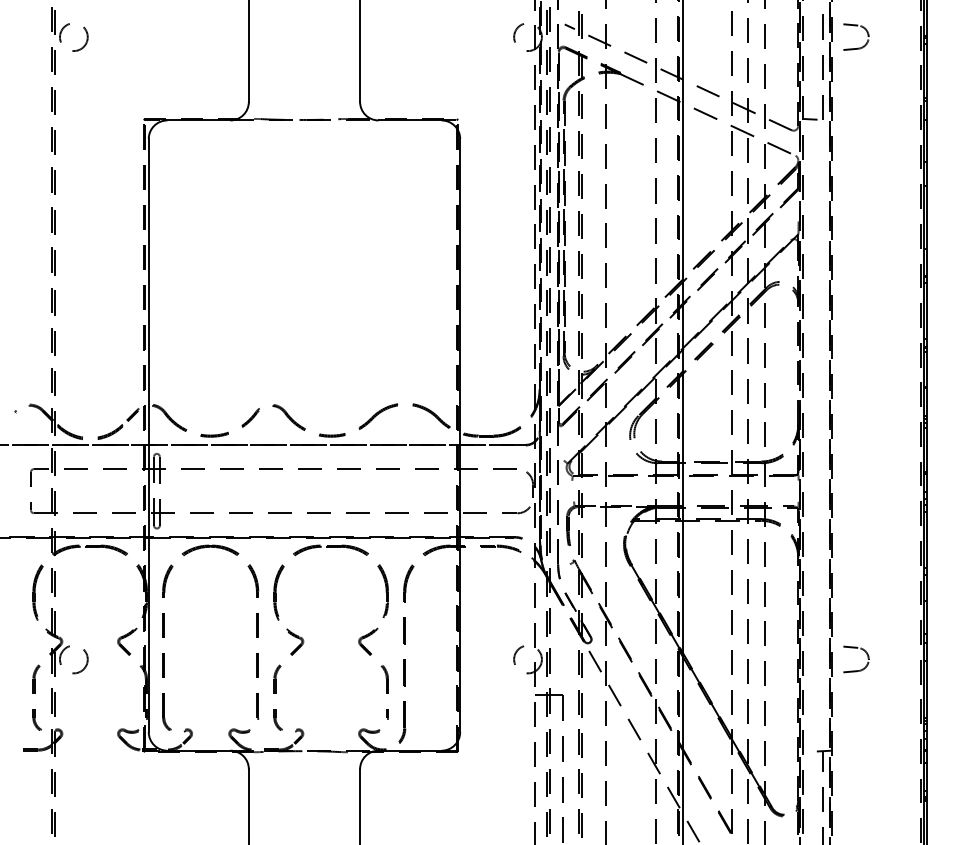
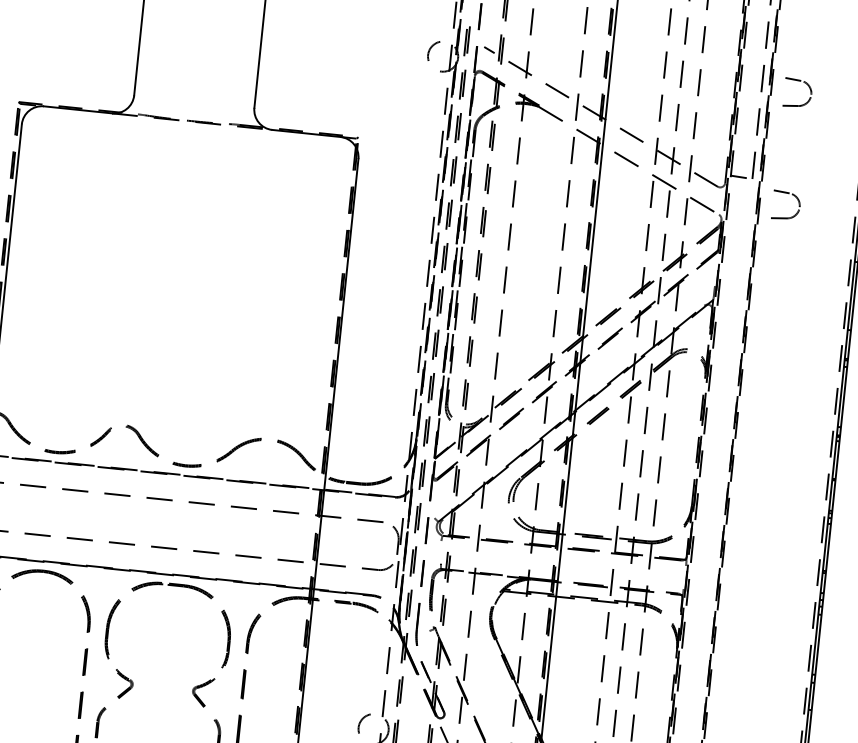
part: (856, 130) -> (787, 194), added

